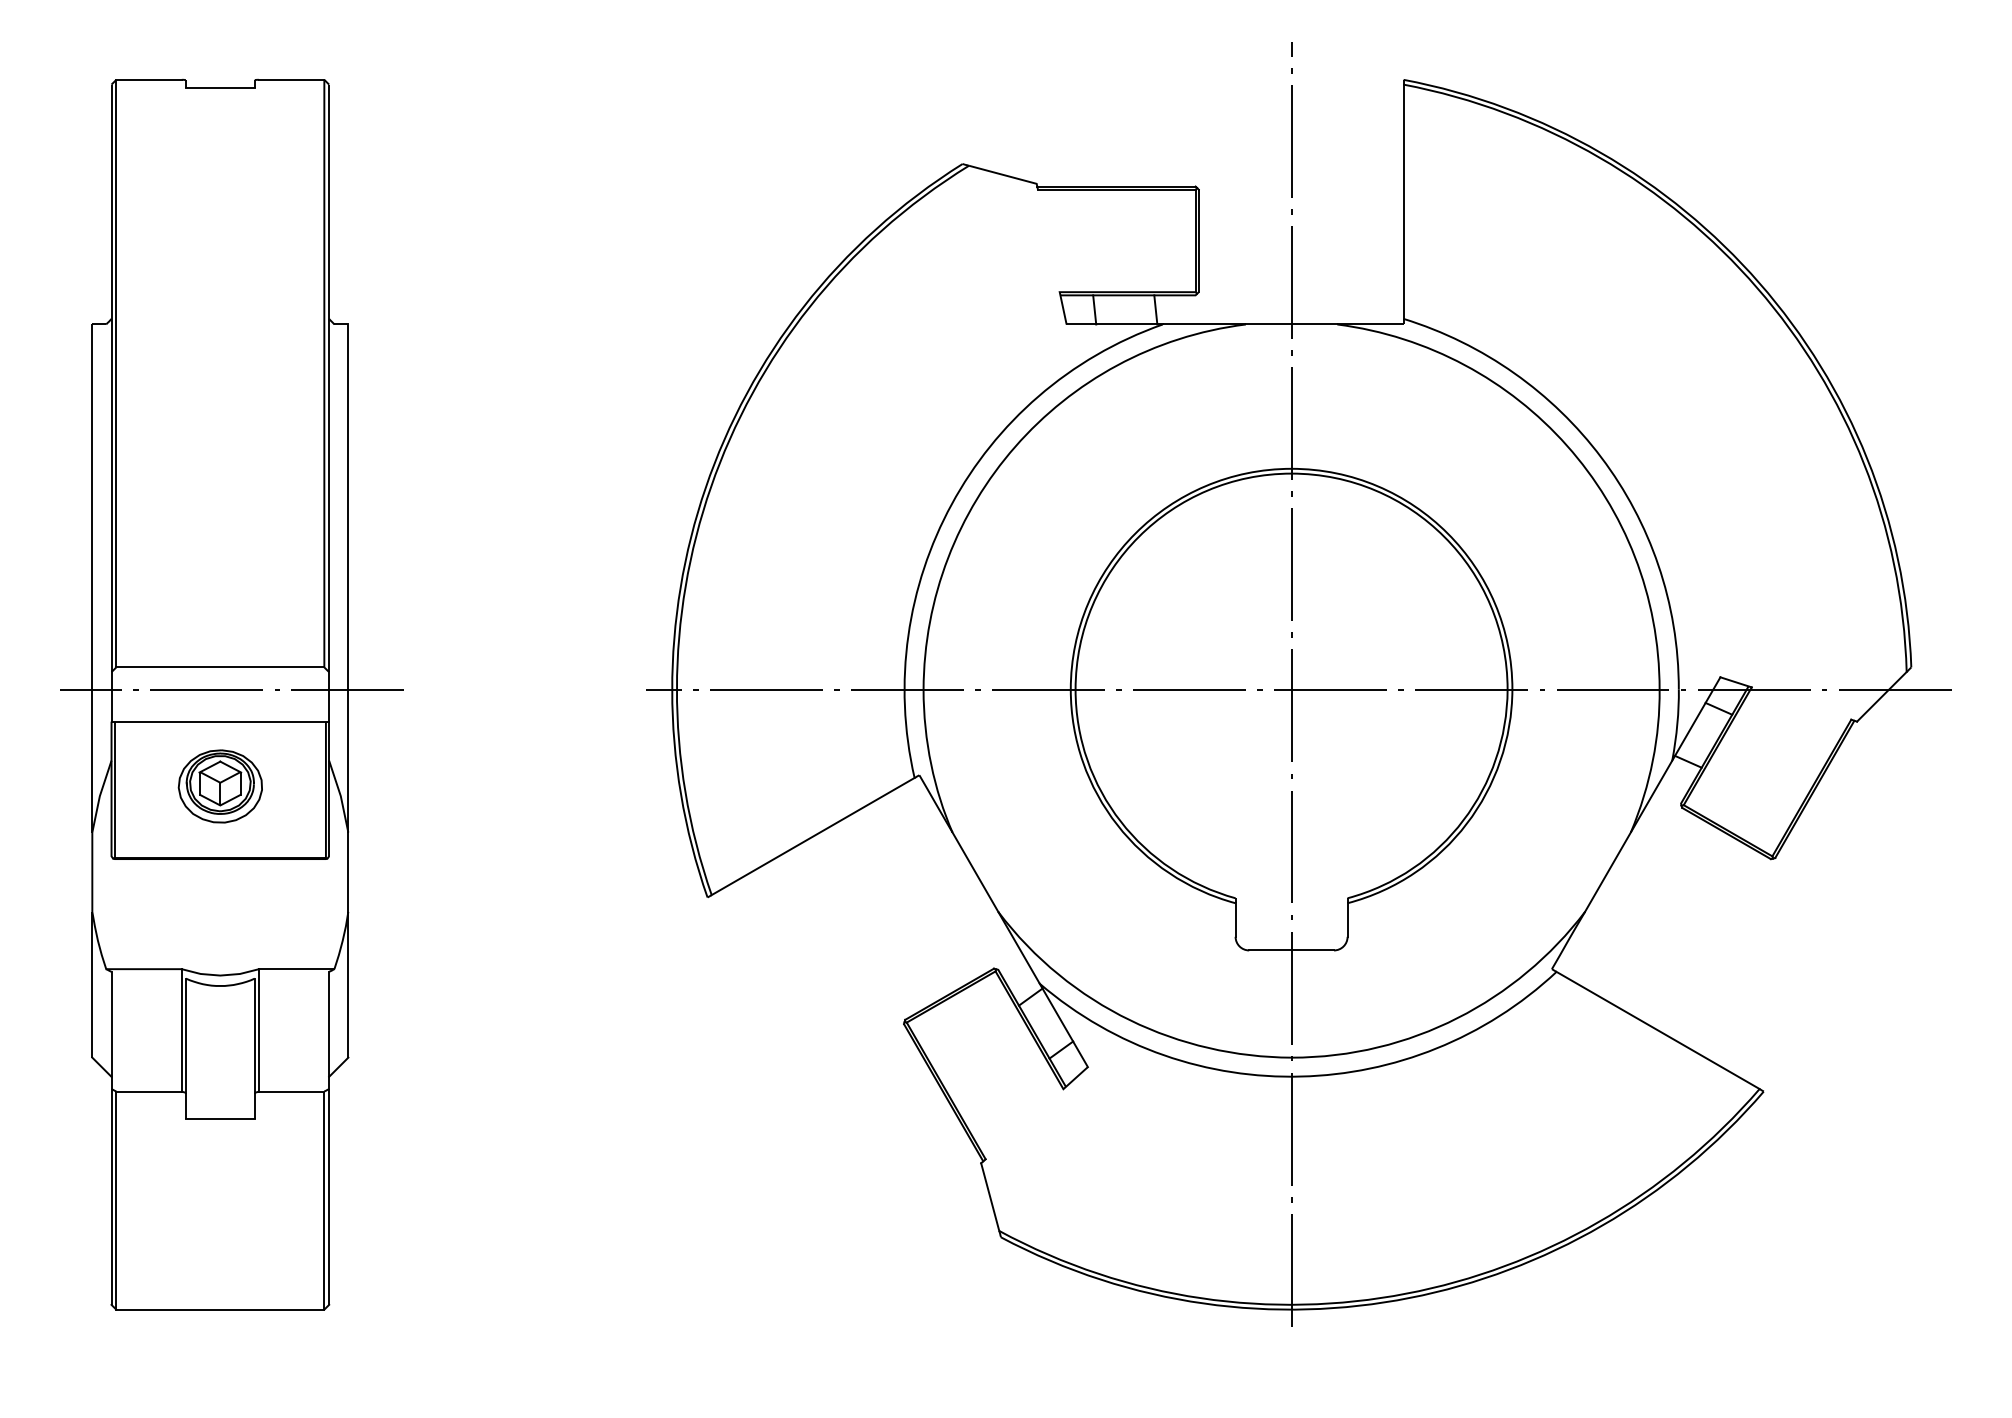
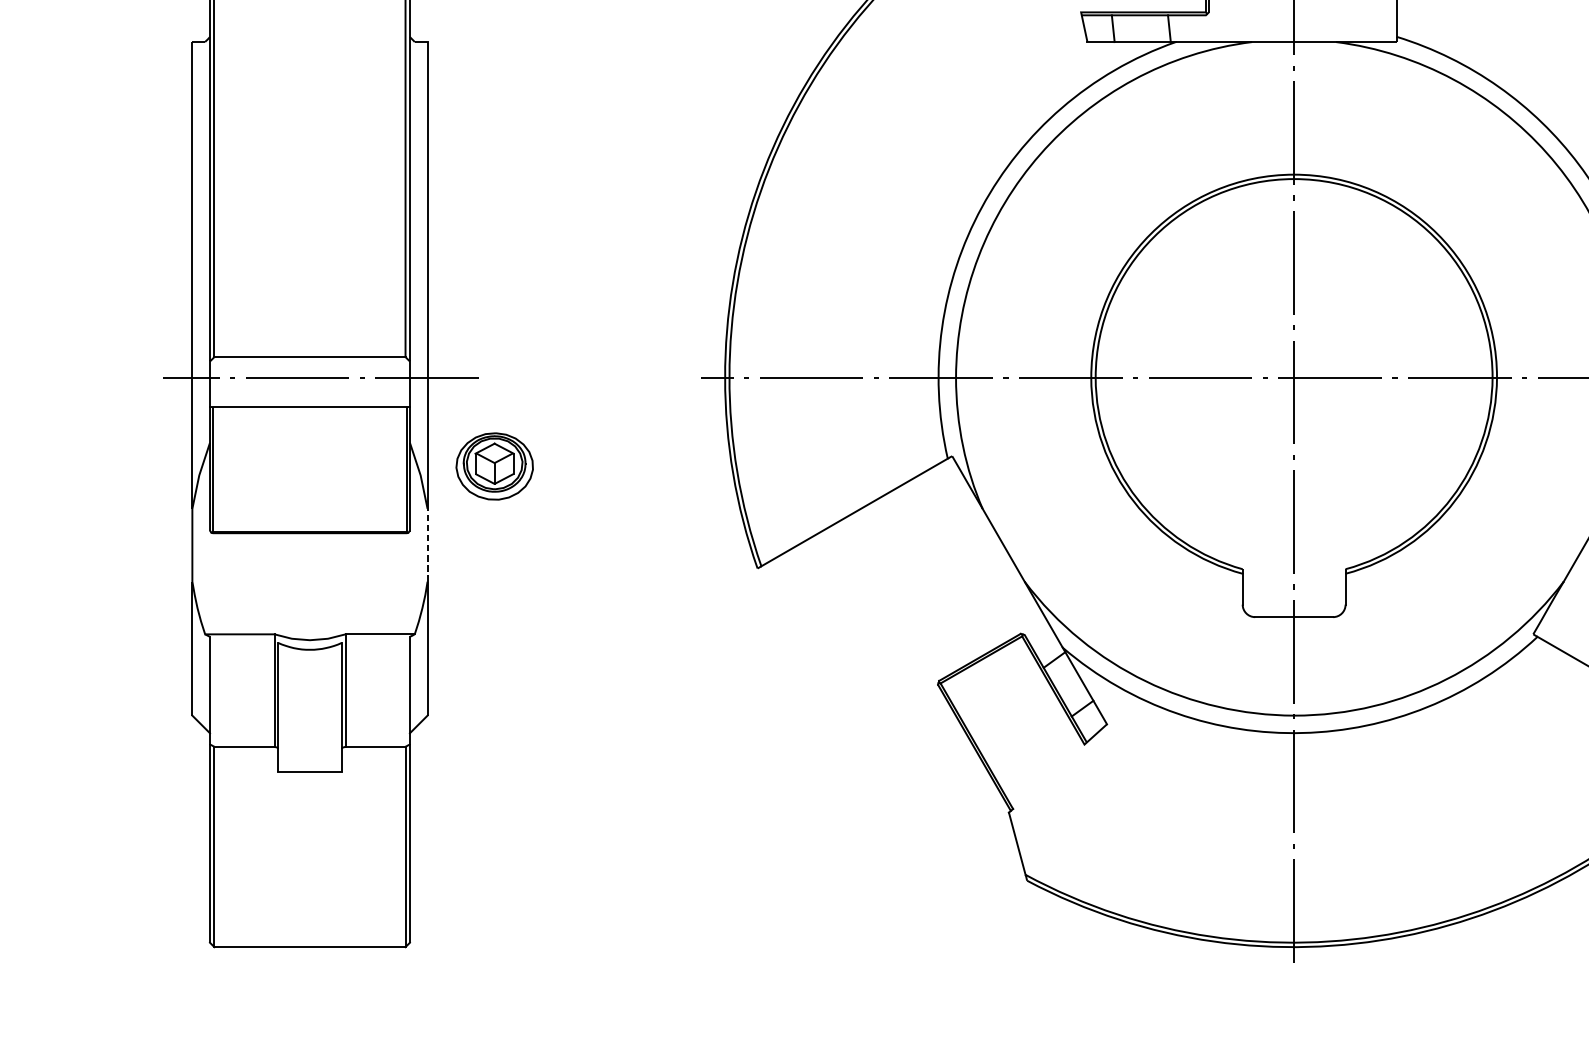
part: (219, 786) -> (493, 466), moved
line: (348, 872) -> (427, 545), solid -> dashed

